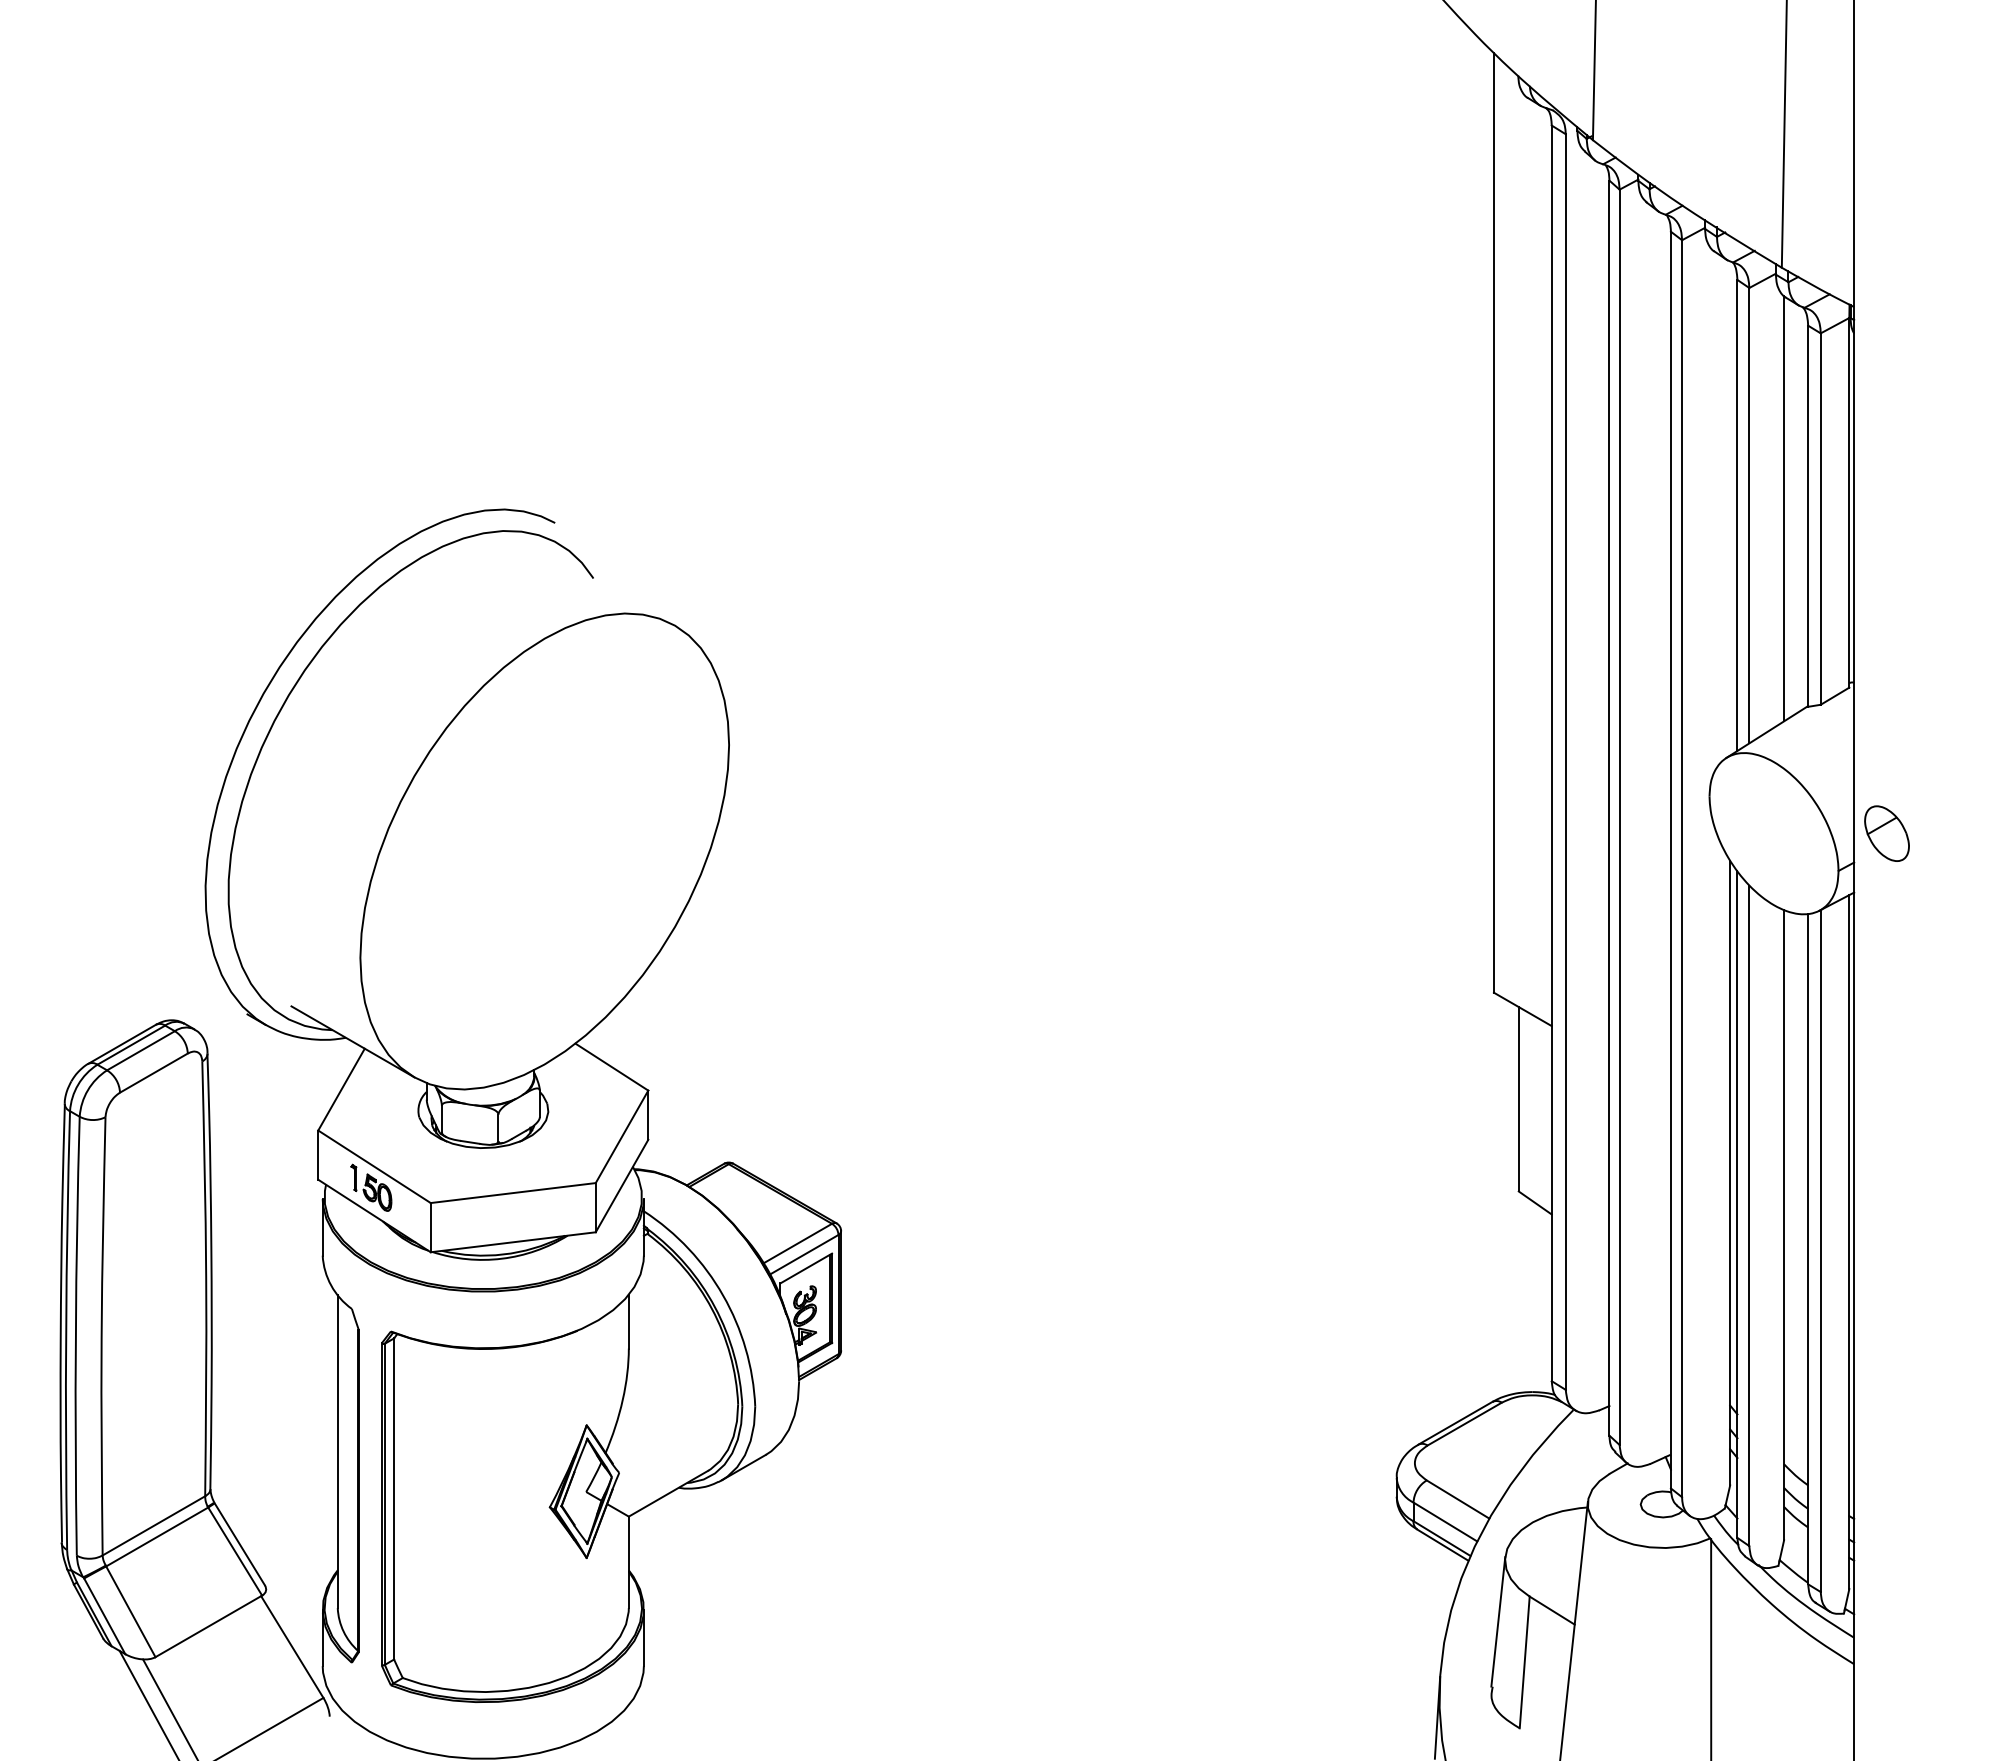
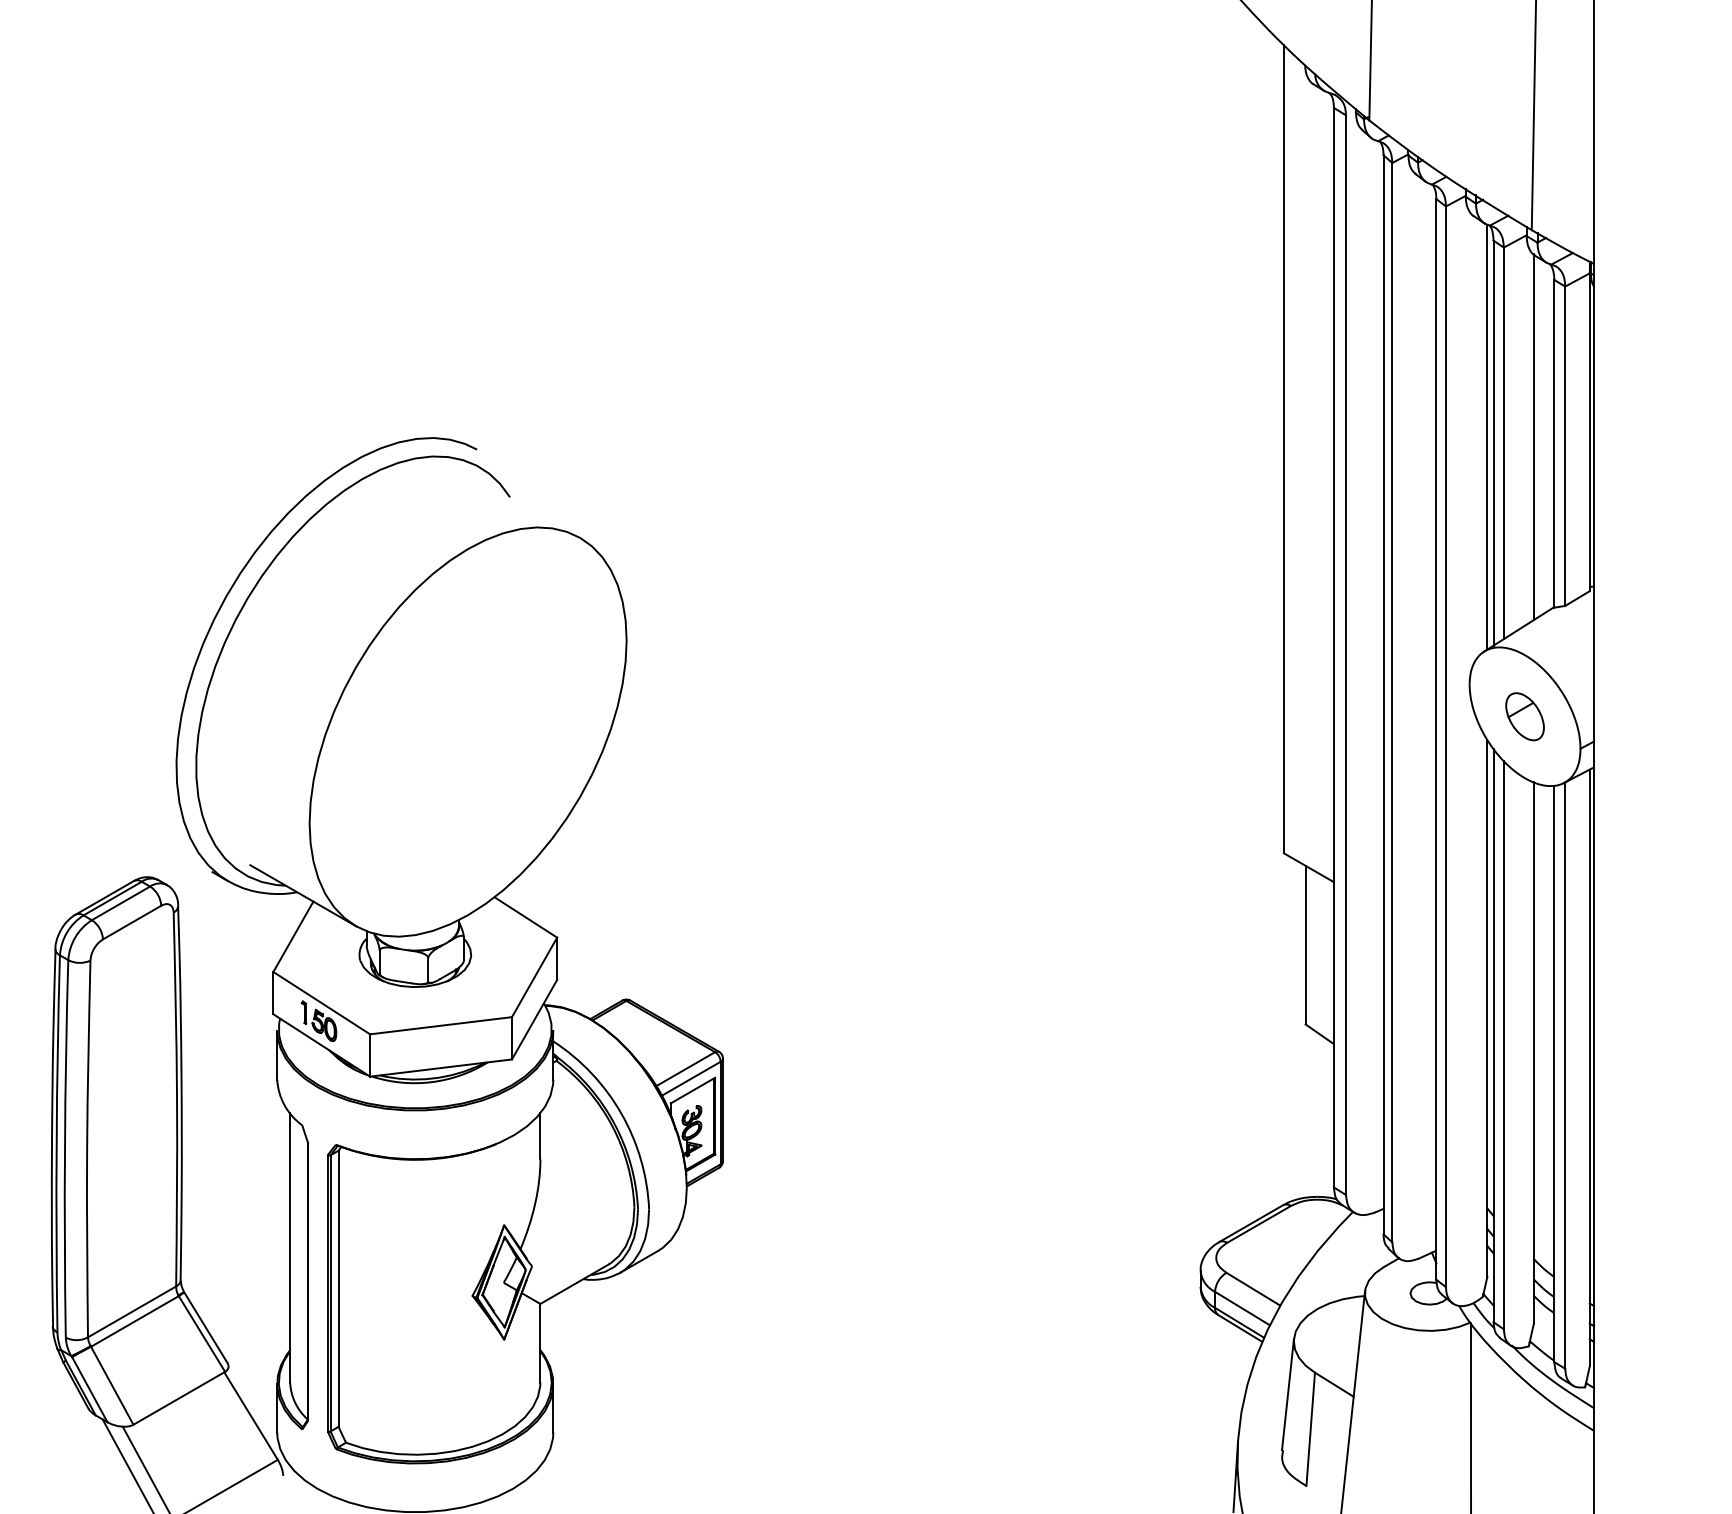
line: (1730, 508) -> (1487, 437), added
part: (1886, 833) -> (1524, 716), moved

